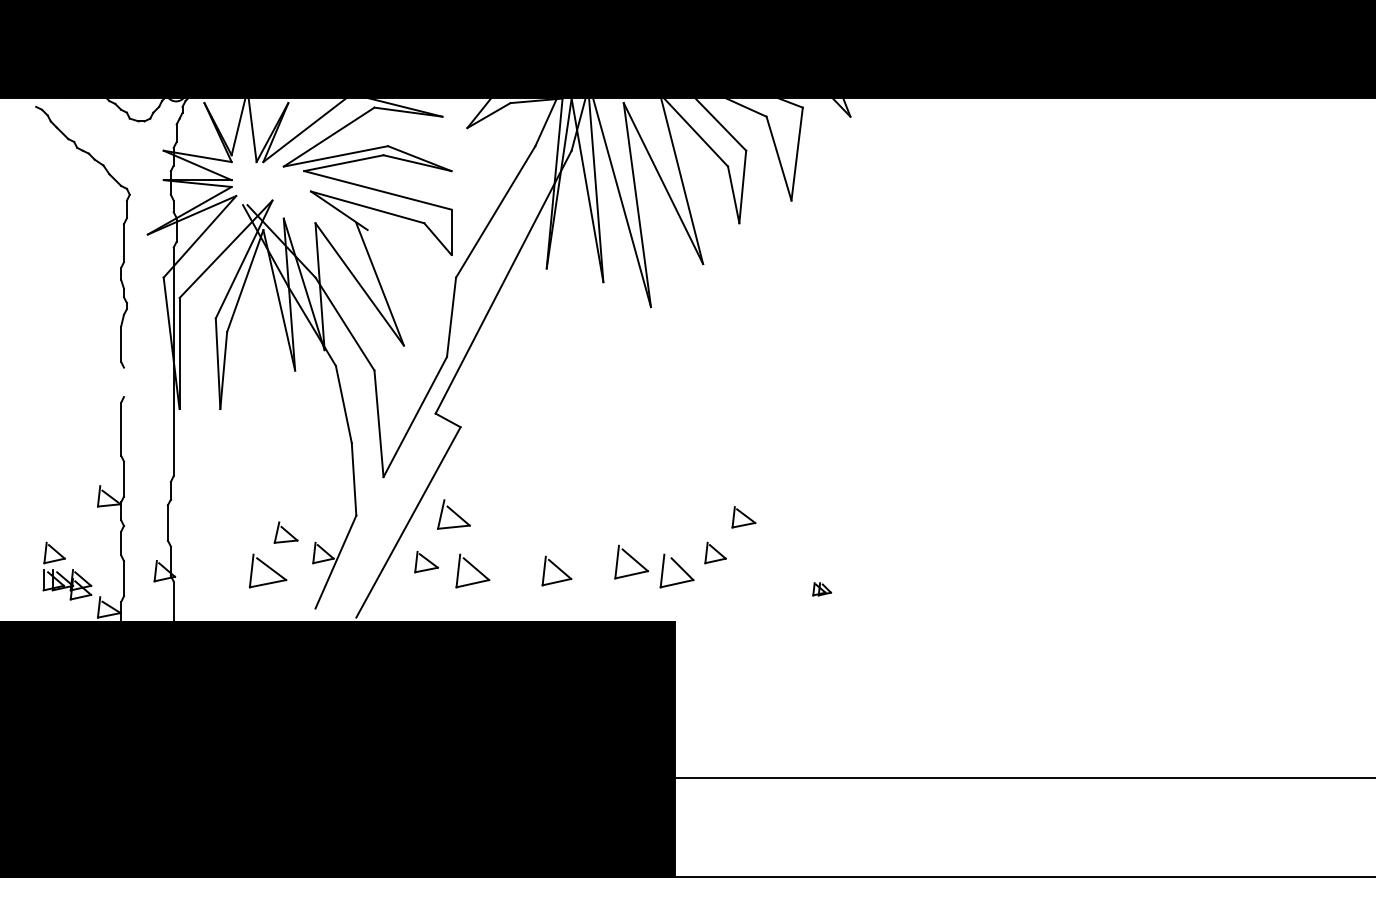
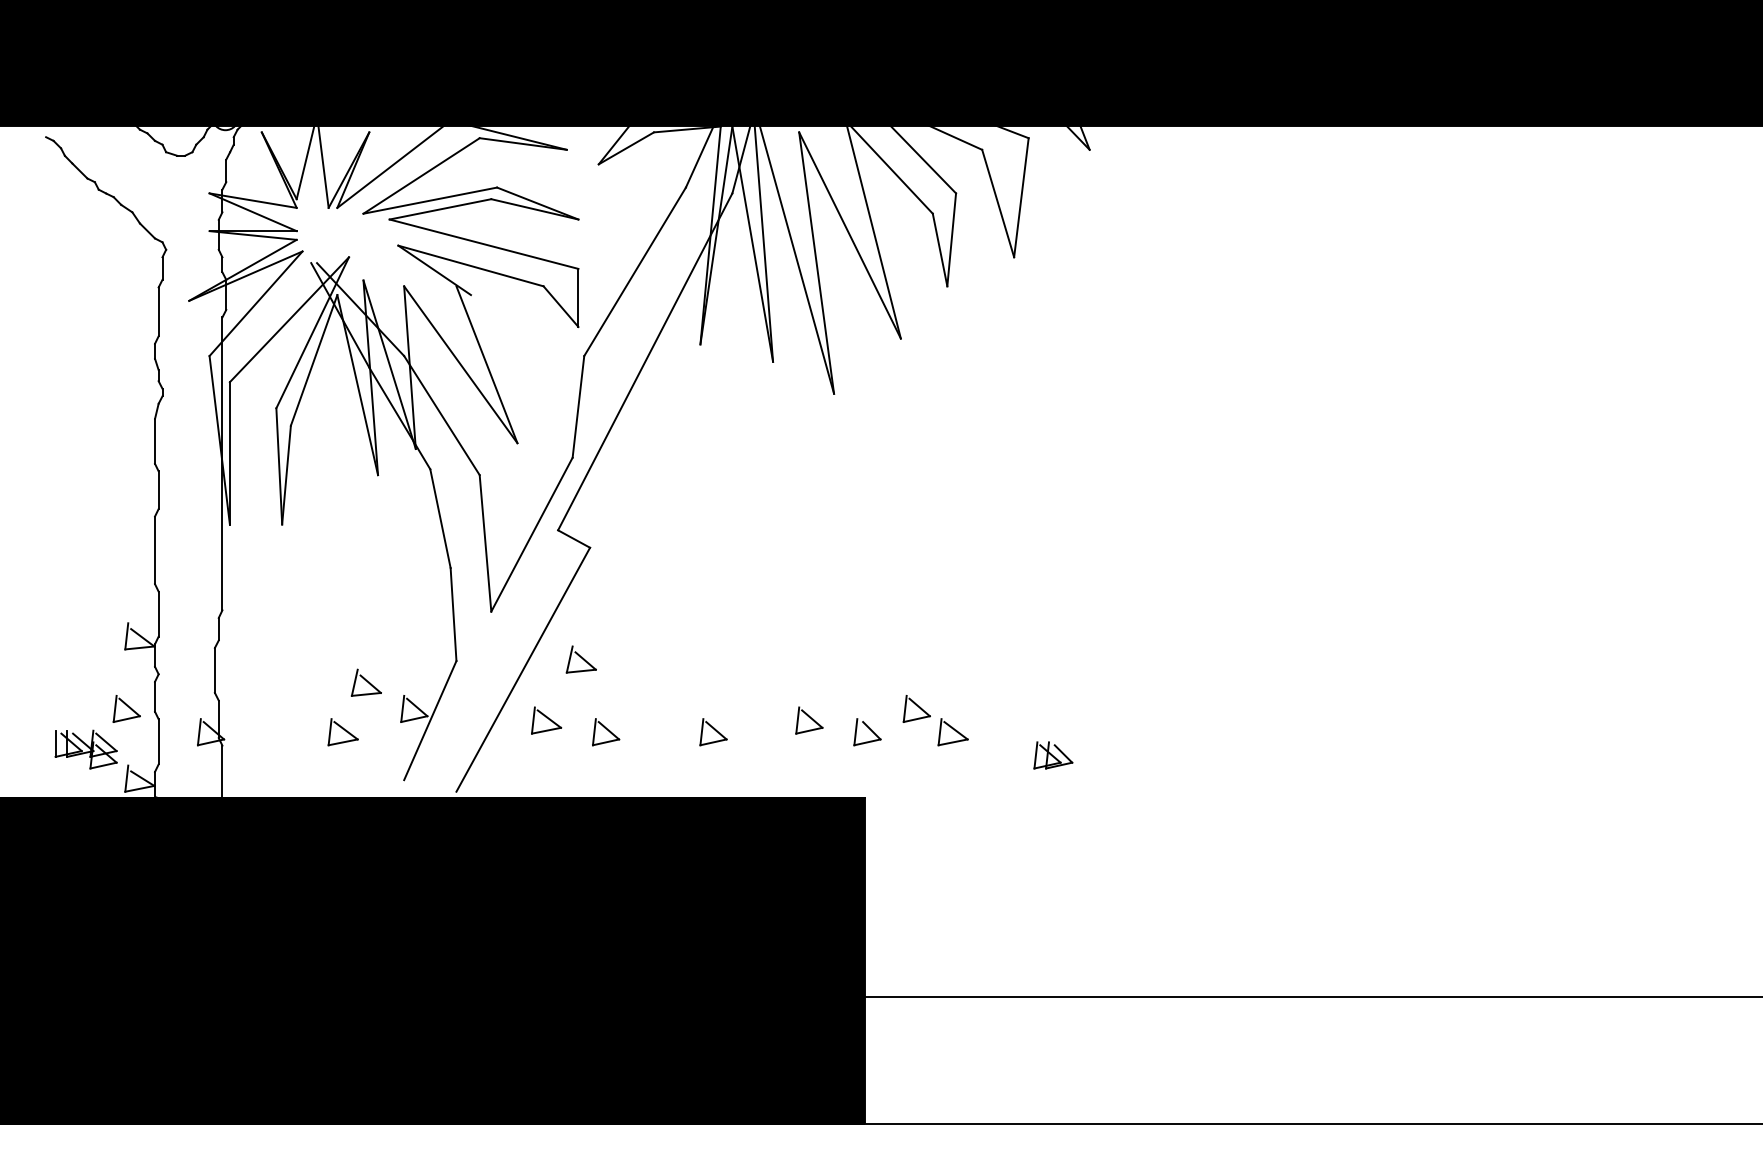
line: (123, 382) -> (158, 490), added
part: (453, 514) -> (580, 659), size x0.71
part: (743, 517) -> (952, 732), moved
part: (54, 552) -> (126, 708), moved
part: (631, 562) -> (809, 720), size x0.62
part: (267, 571) -> (342, 732), size x0.62
part: (473, 571) -> (606, 732), size x0.62
part: (556, 571) -> (713, 732), size x0.71
part: (677, 571) -> (867, 732), size x0.62
part: (822, 589) -> (1053, 755), size x1.67

